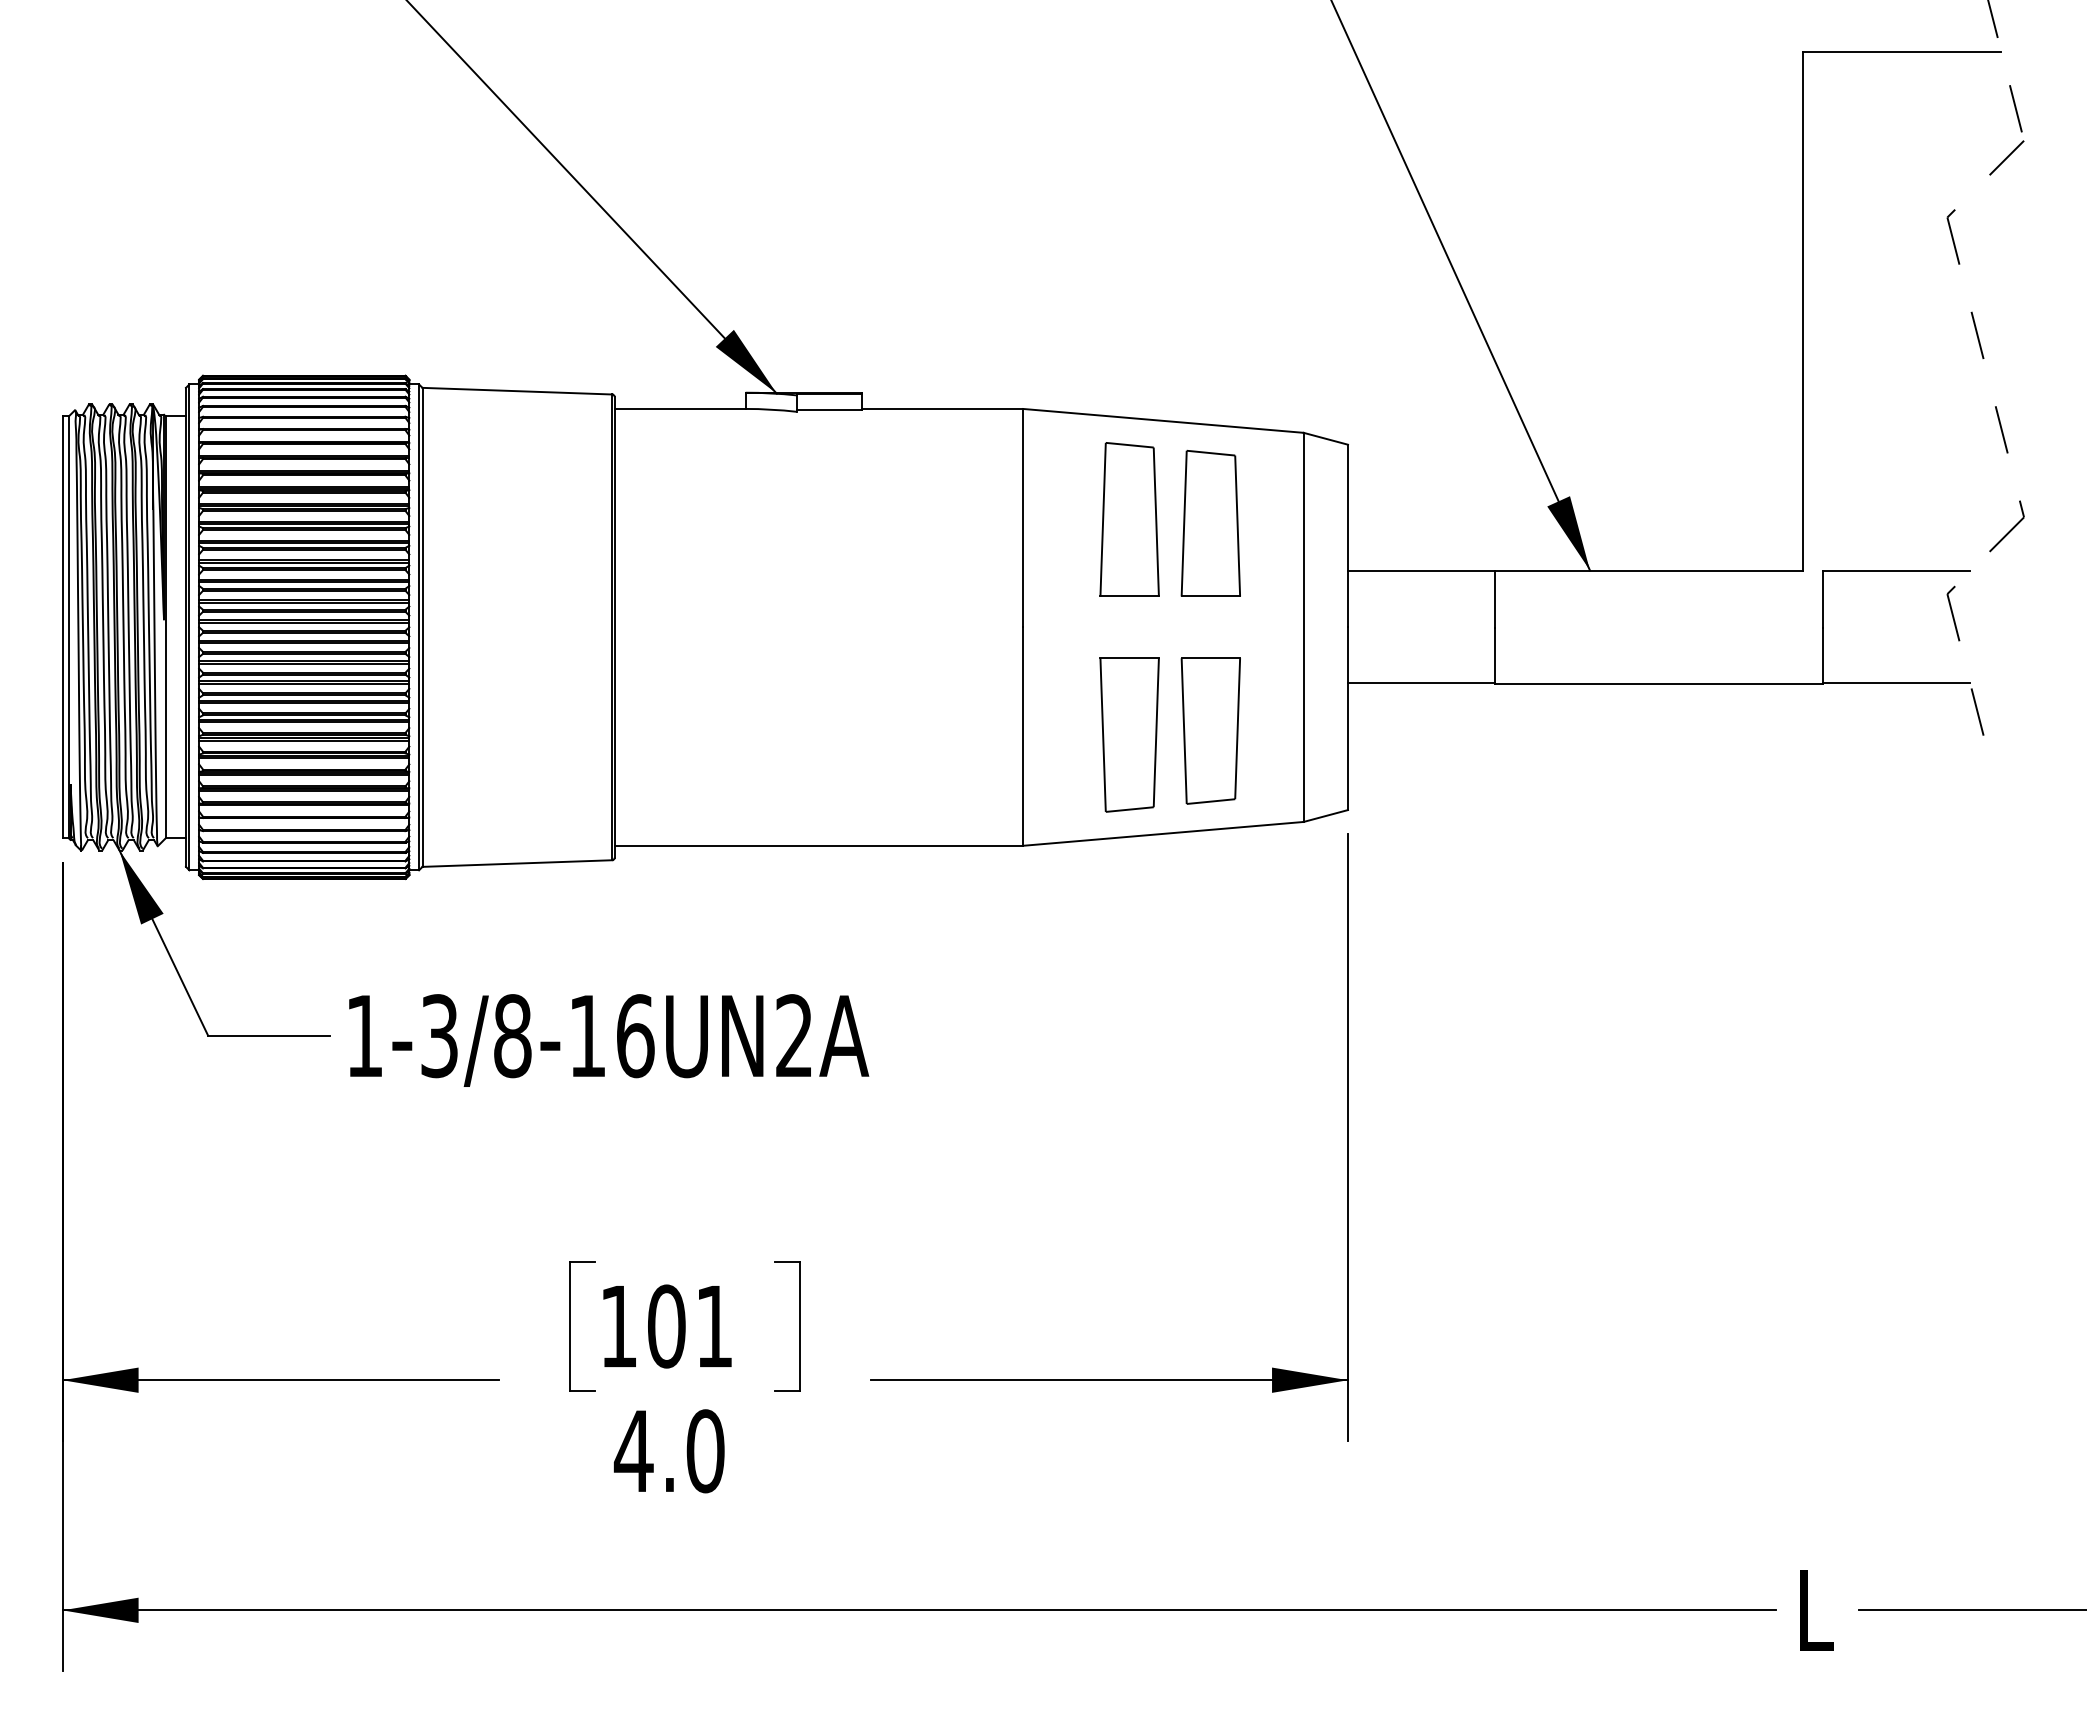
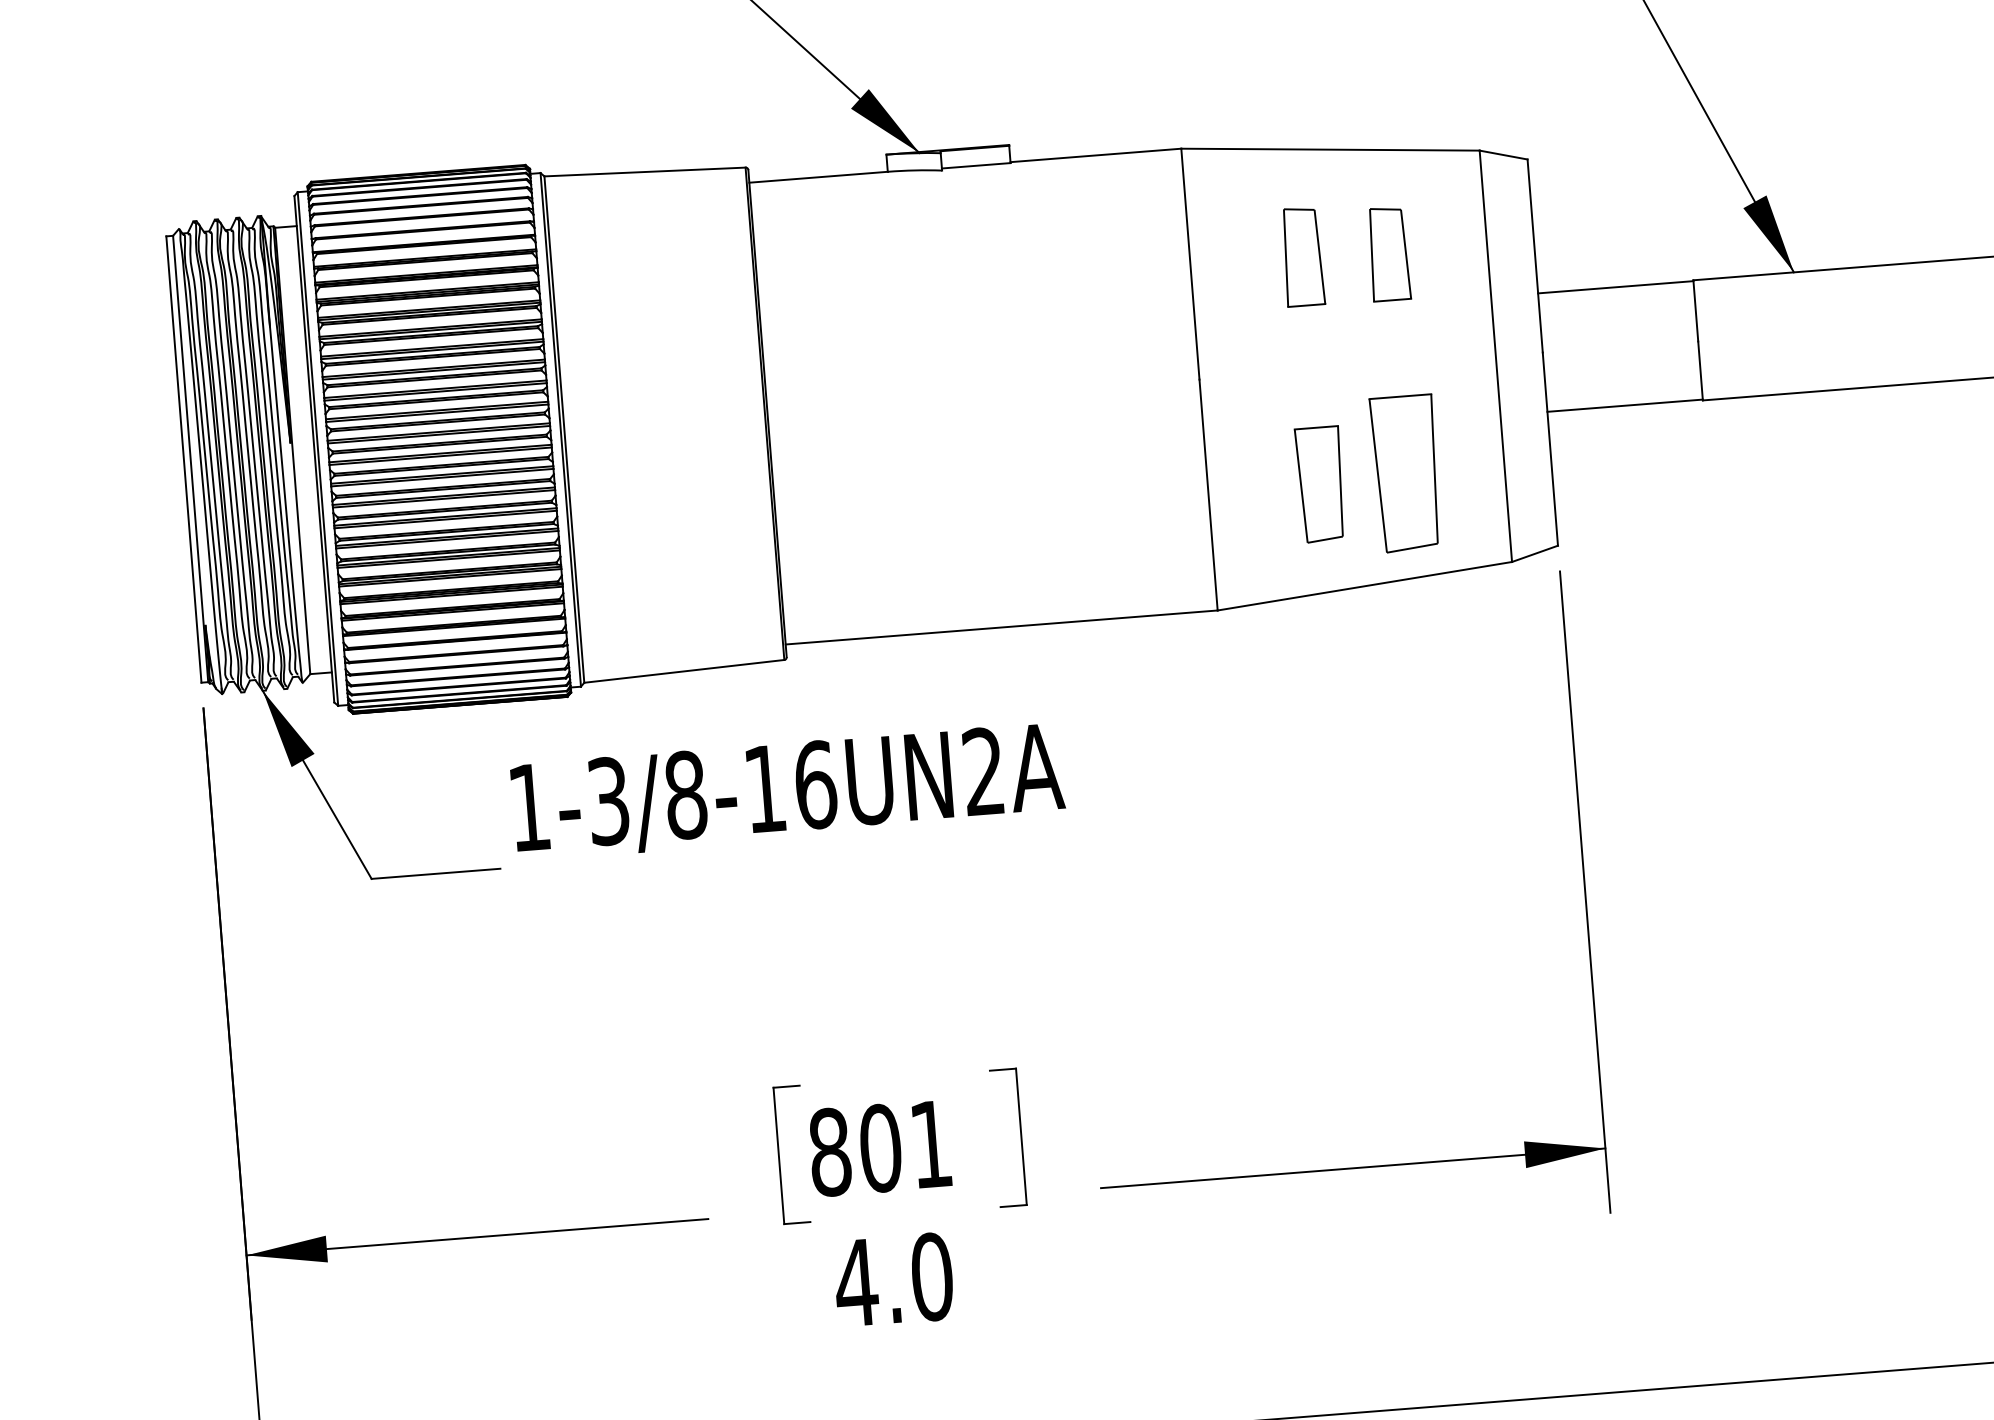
part: (1129, 519) -> (1302, 256), size x0.6
part: (1210, 522) -> (1388, 253), size x0.6
part: (1129, 734) -> (1320, 484), size x0.7
text: (609, 1040) -> (788, 791), moved
text: (618, 1326) -> (829, 1152), 101 -> 801

